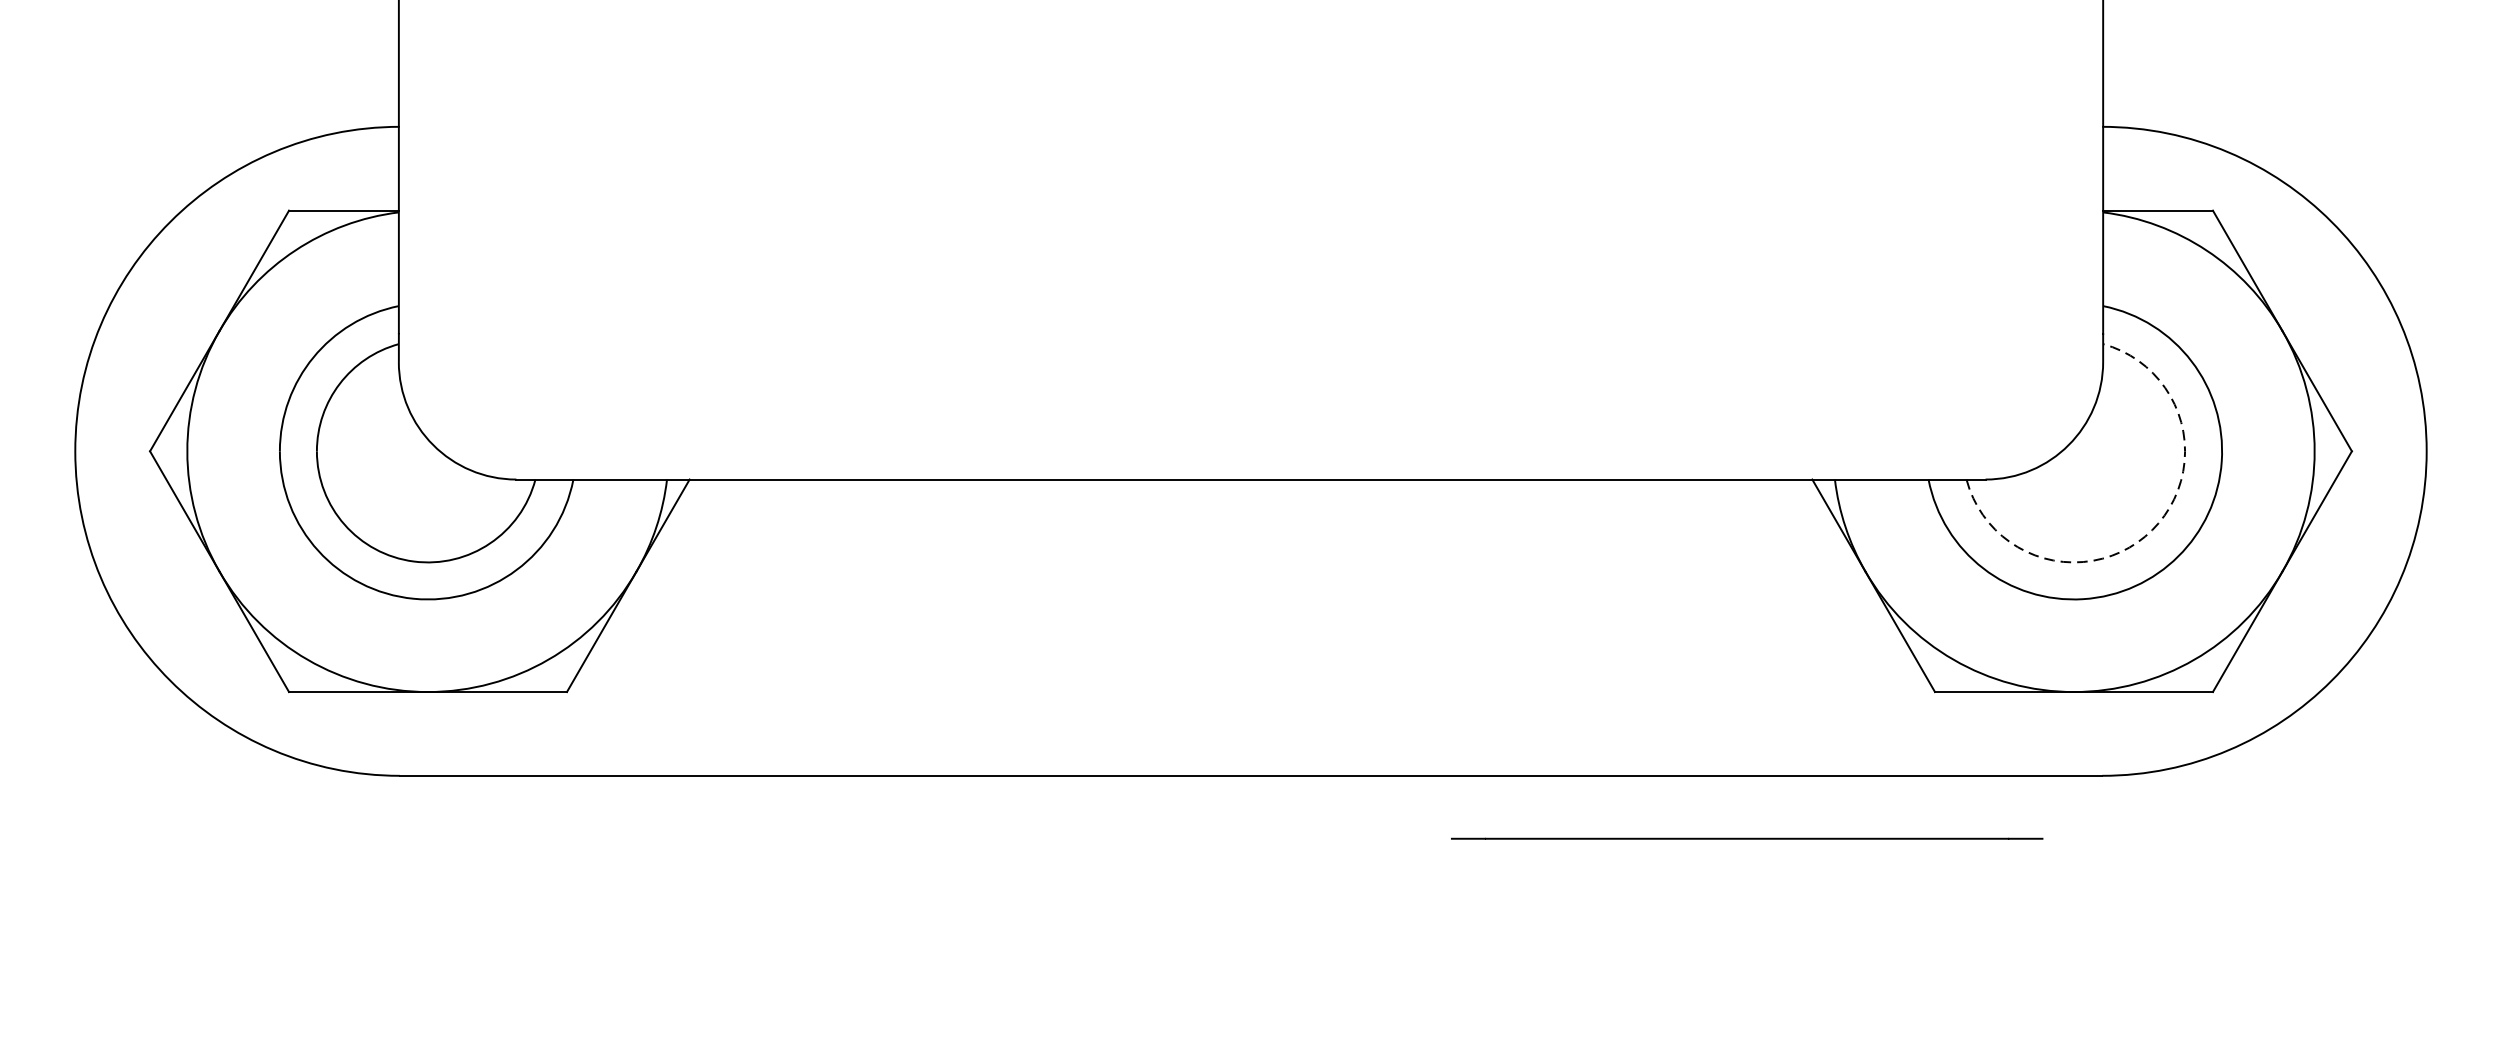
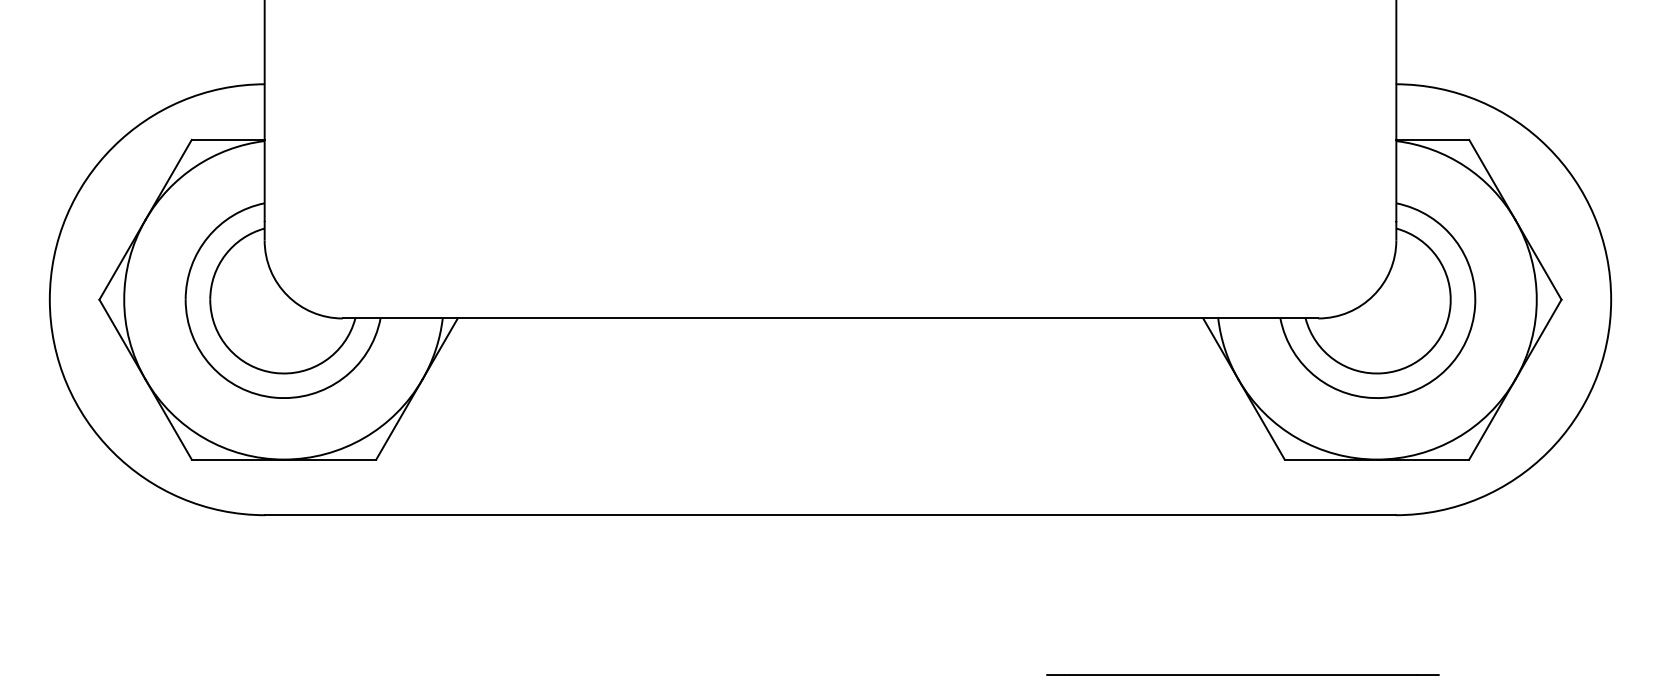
arc: (2151, 530) -> (1428, 352), dashed -> solid
line: (1746, 838) -> (1242, 674), moved

